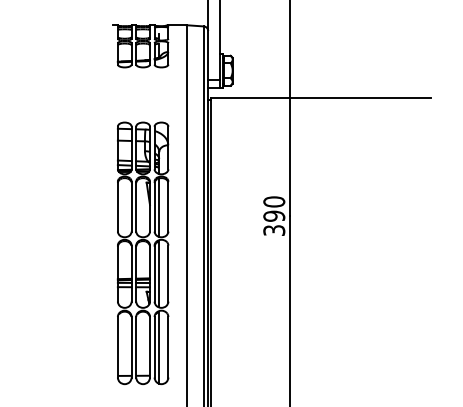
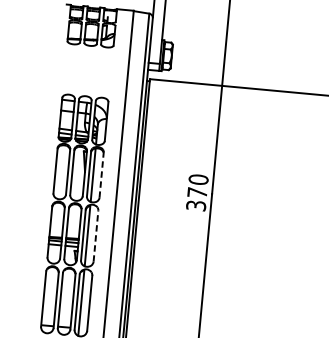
line: (168, 206) -> (101, 174), solid -> dashed
text: (274, 215) -> (197, 192), 390 -> 370
line: (168, 273) -> (96, 236), solid -> dashed

